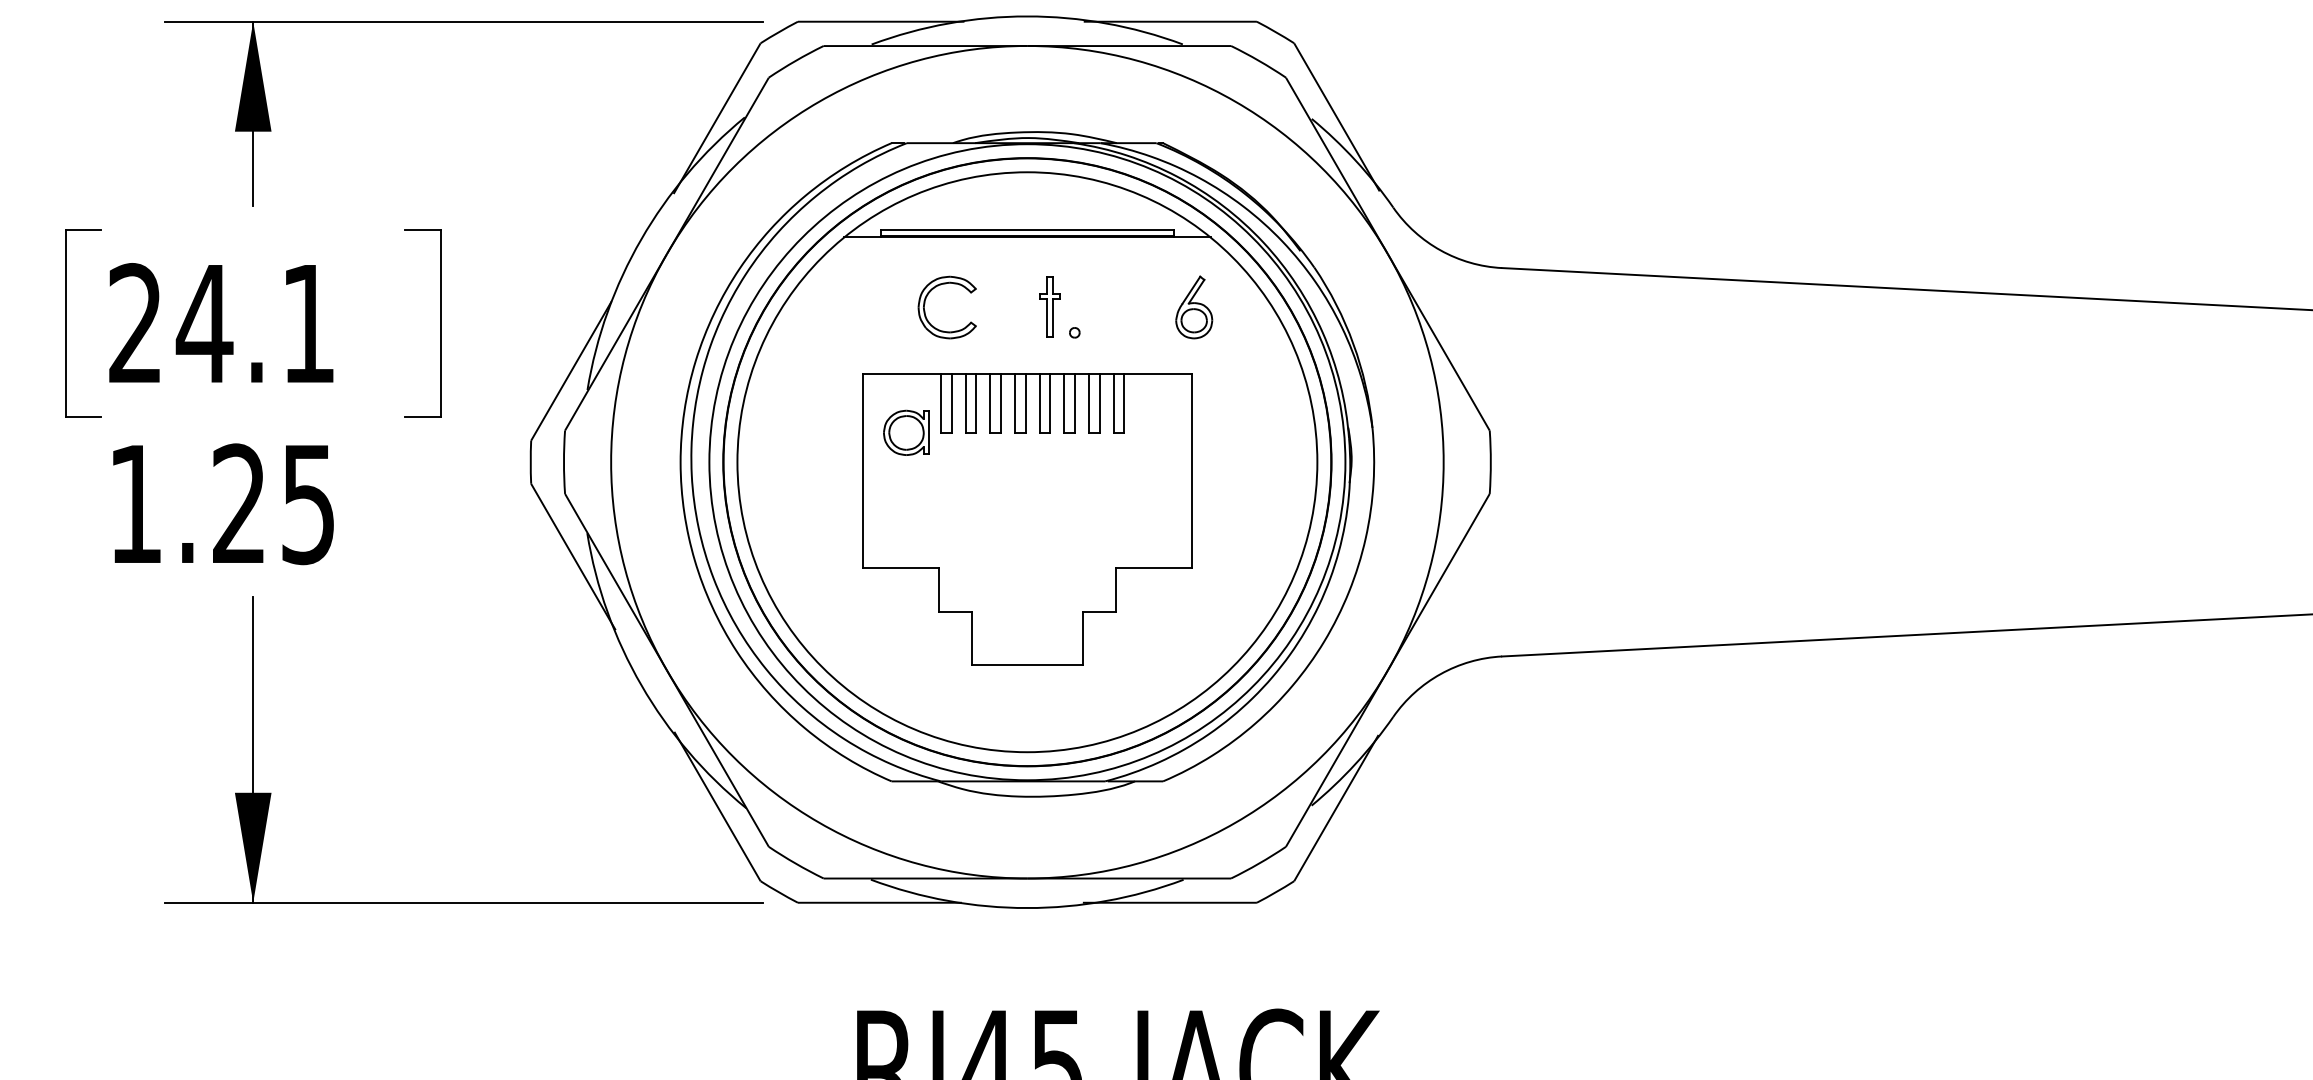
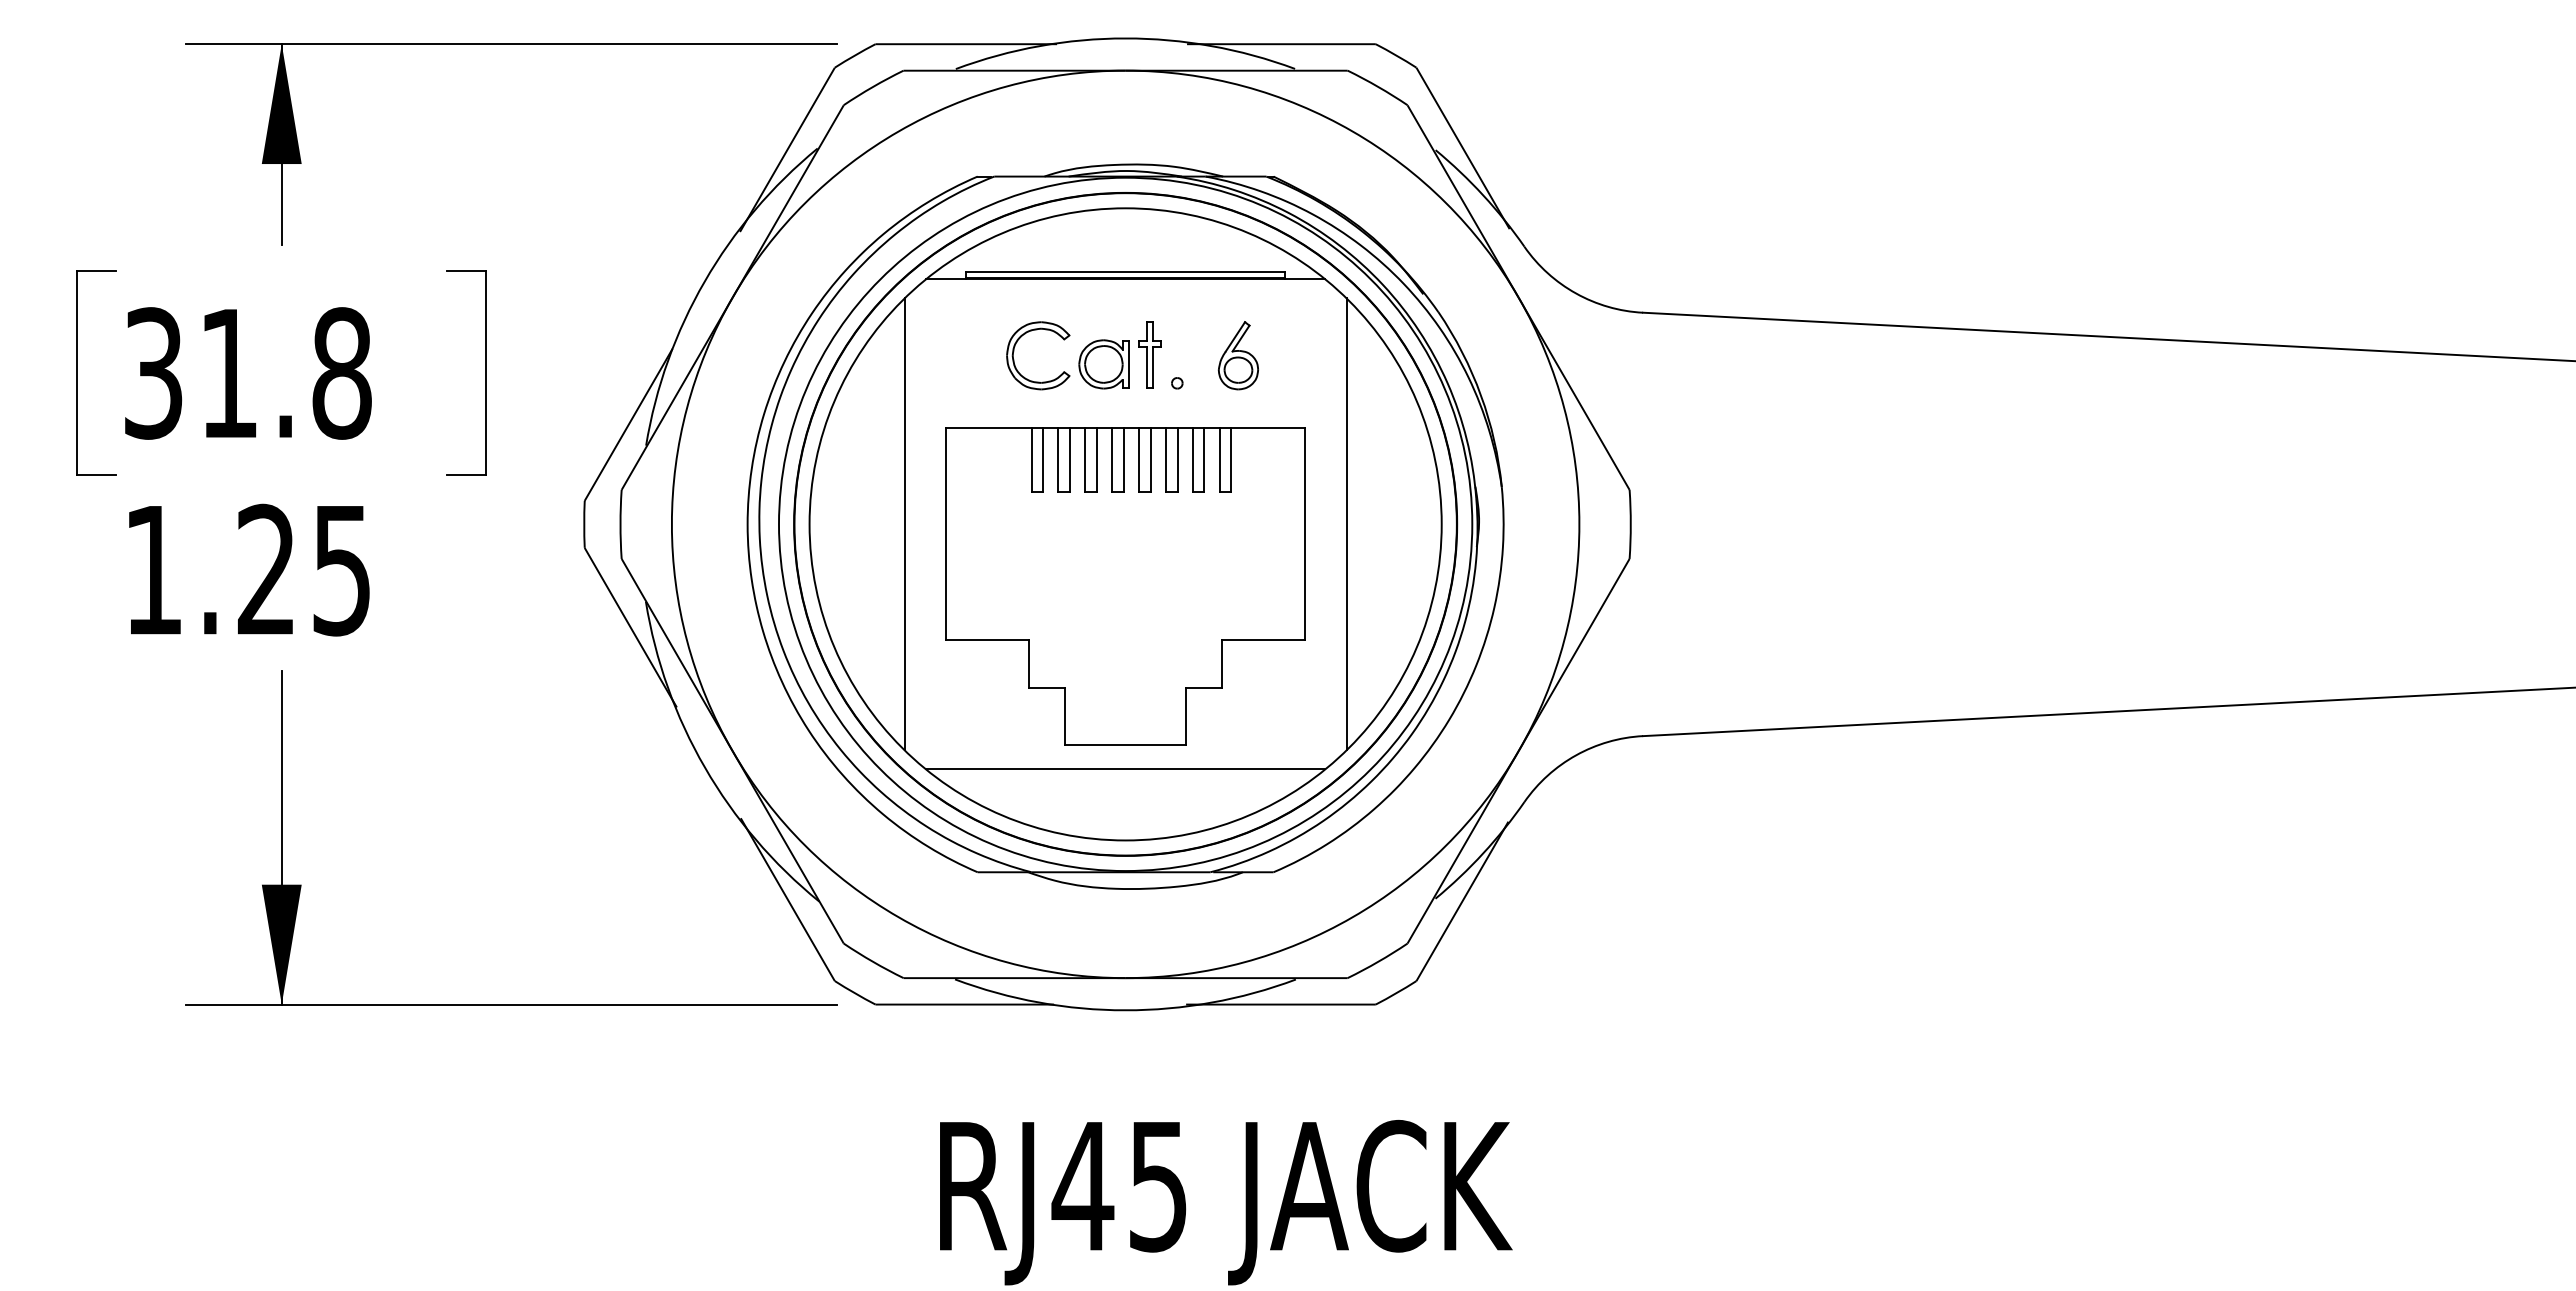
part: (1193, 307) -> (1237, 355), moved
text: (221, 323) -> (247, 373), 24.1 -> 31.8
part: (906, 432) -> (1103, 364), moved
line: (824, 462) -> (904, 524), added
line: (1230, 462) -> (1346, 524), added
line: (1027, 687) -> (1125, 769), added

